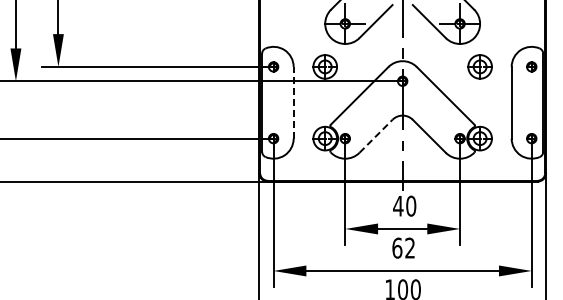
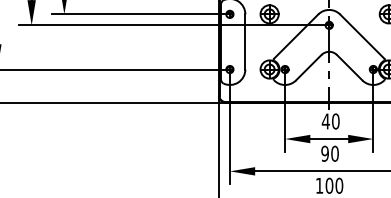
line: (293, 102) -> (245, 41), dashed -> solid
line: (376, 135) -> (309, 67), dashed -> solid
text: (403, 247) -> (329, 153), 62 -> 90

